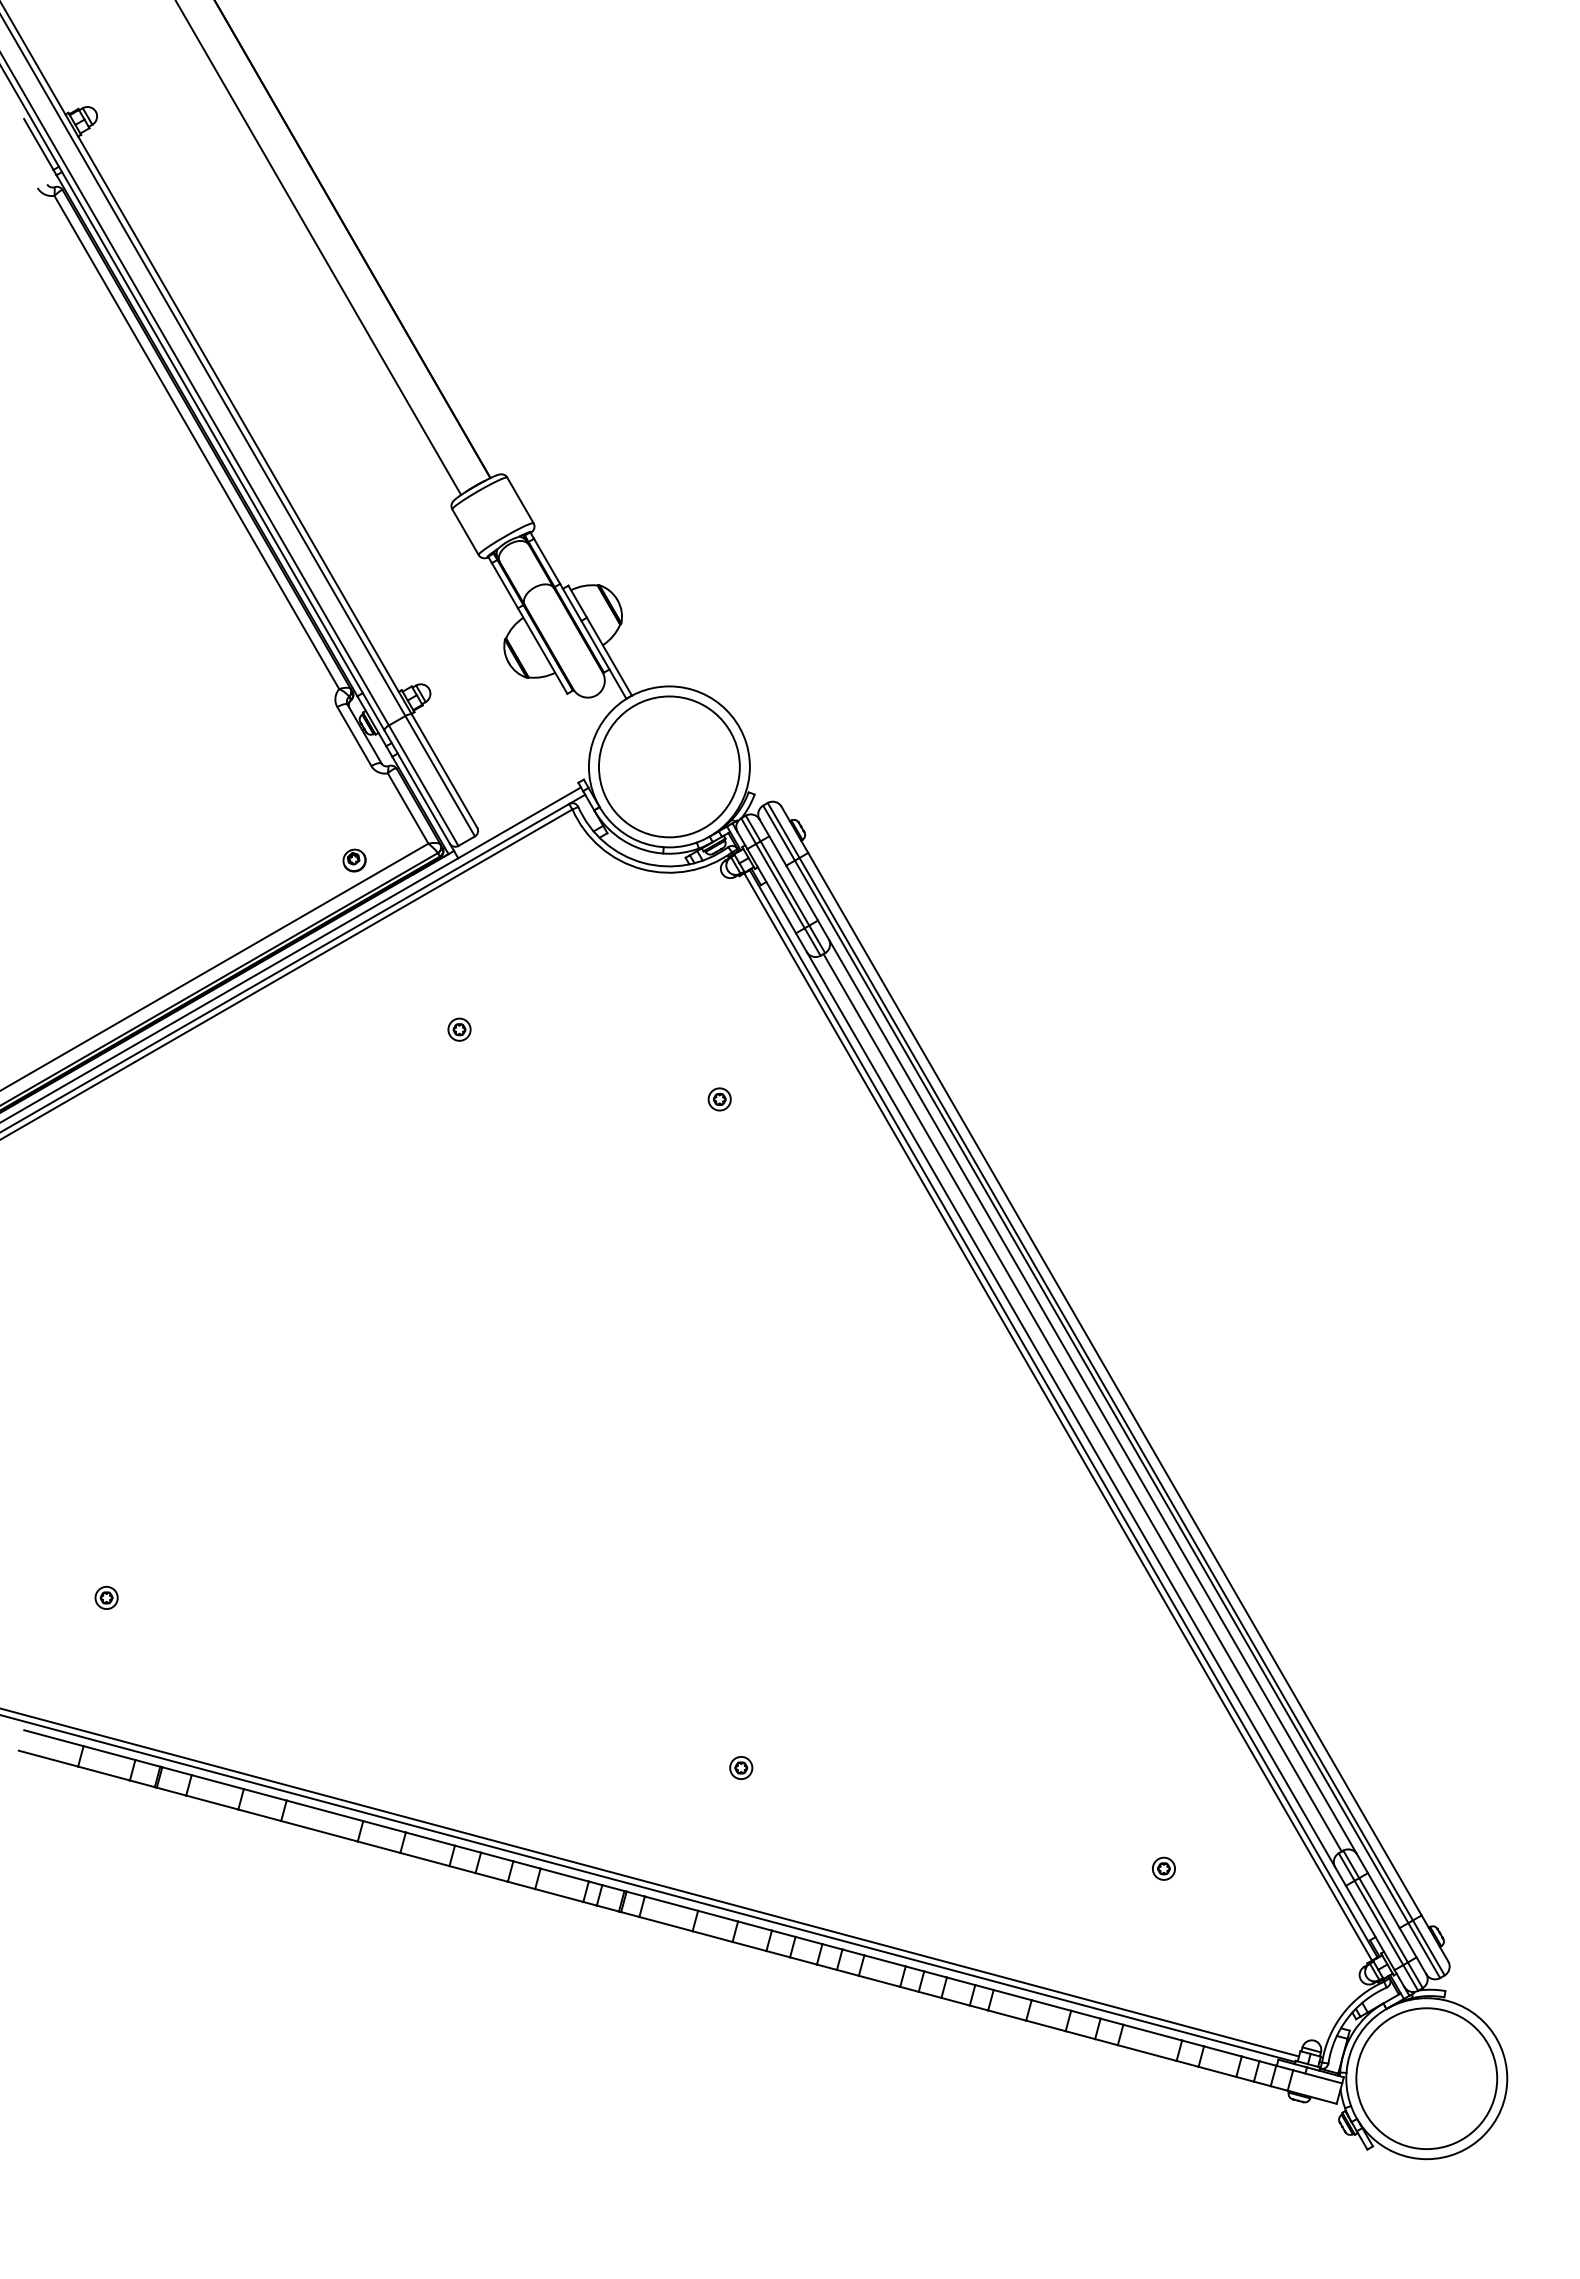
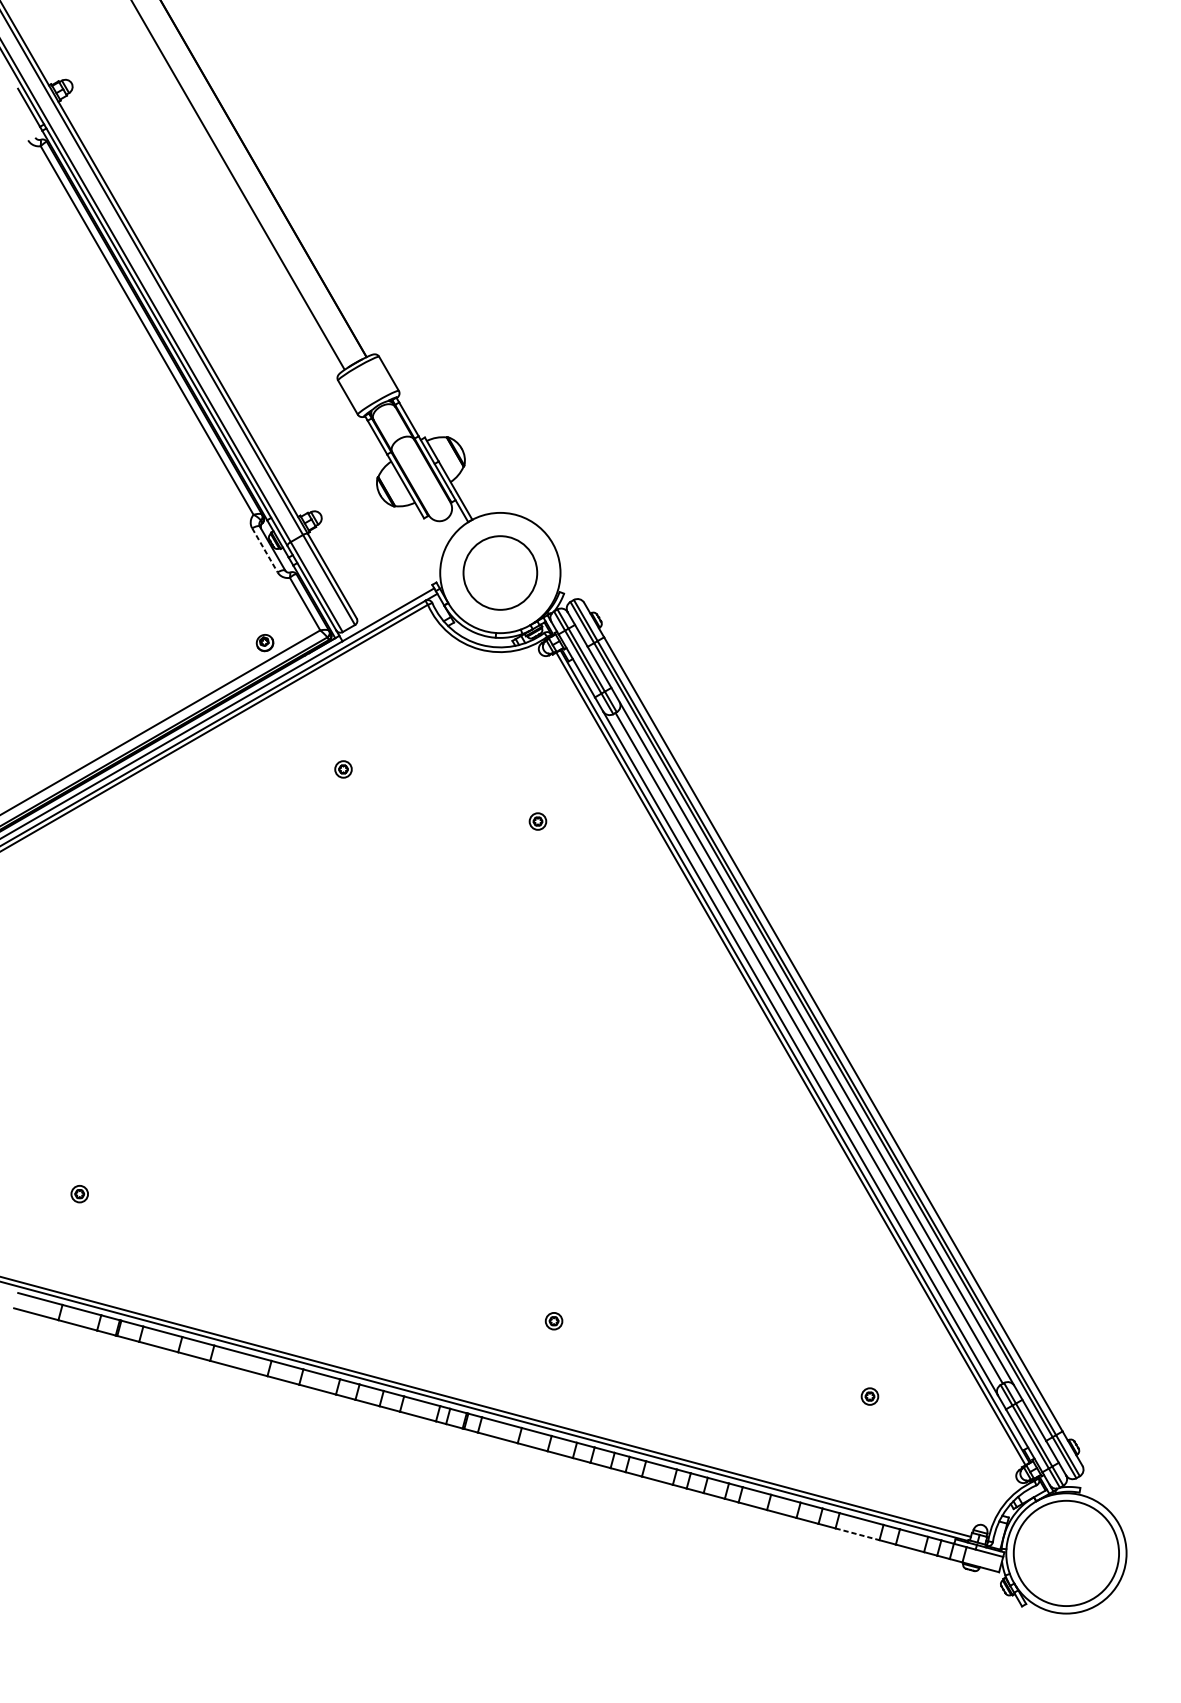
line: (354, 736) -> (265, 550), solid -> dashed
circle: (668, 766) -> (499, 572), size x0.7
line: (1147, 2053) -> (857, 1534), solid -> dashed

